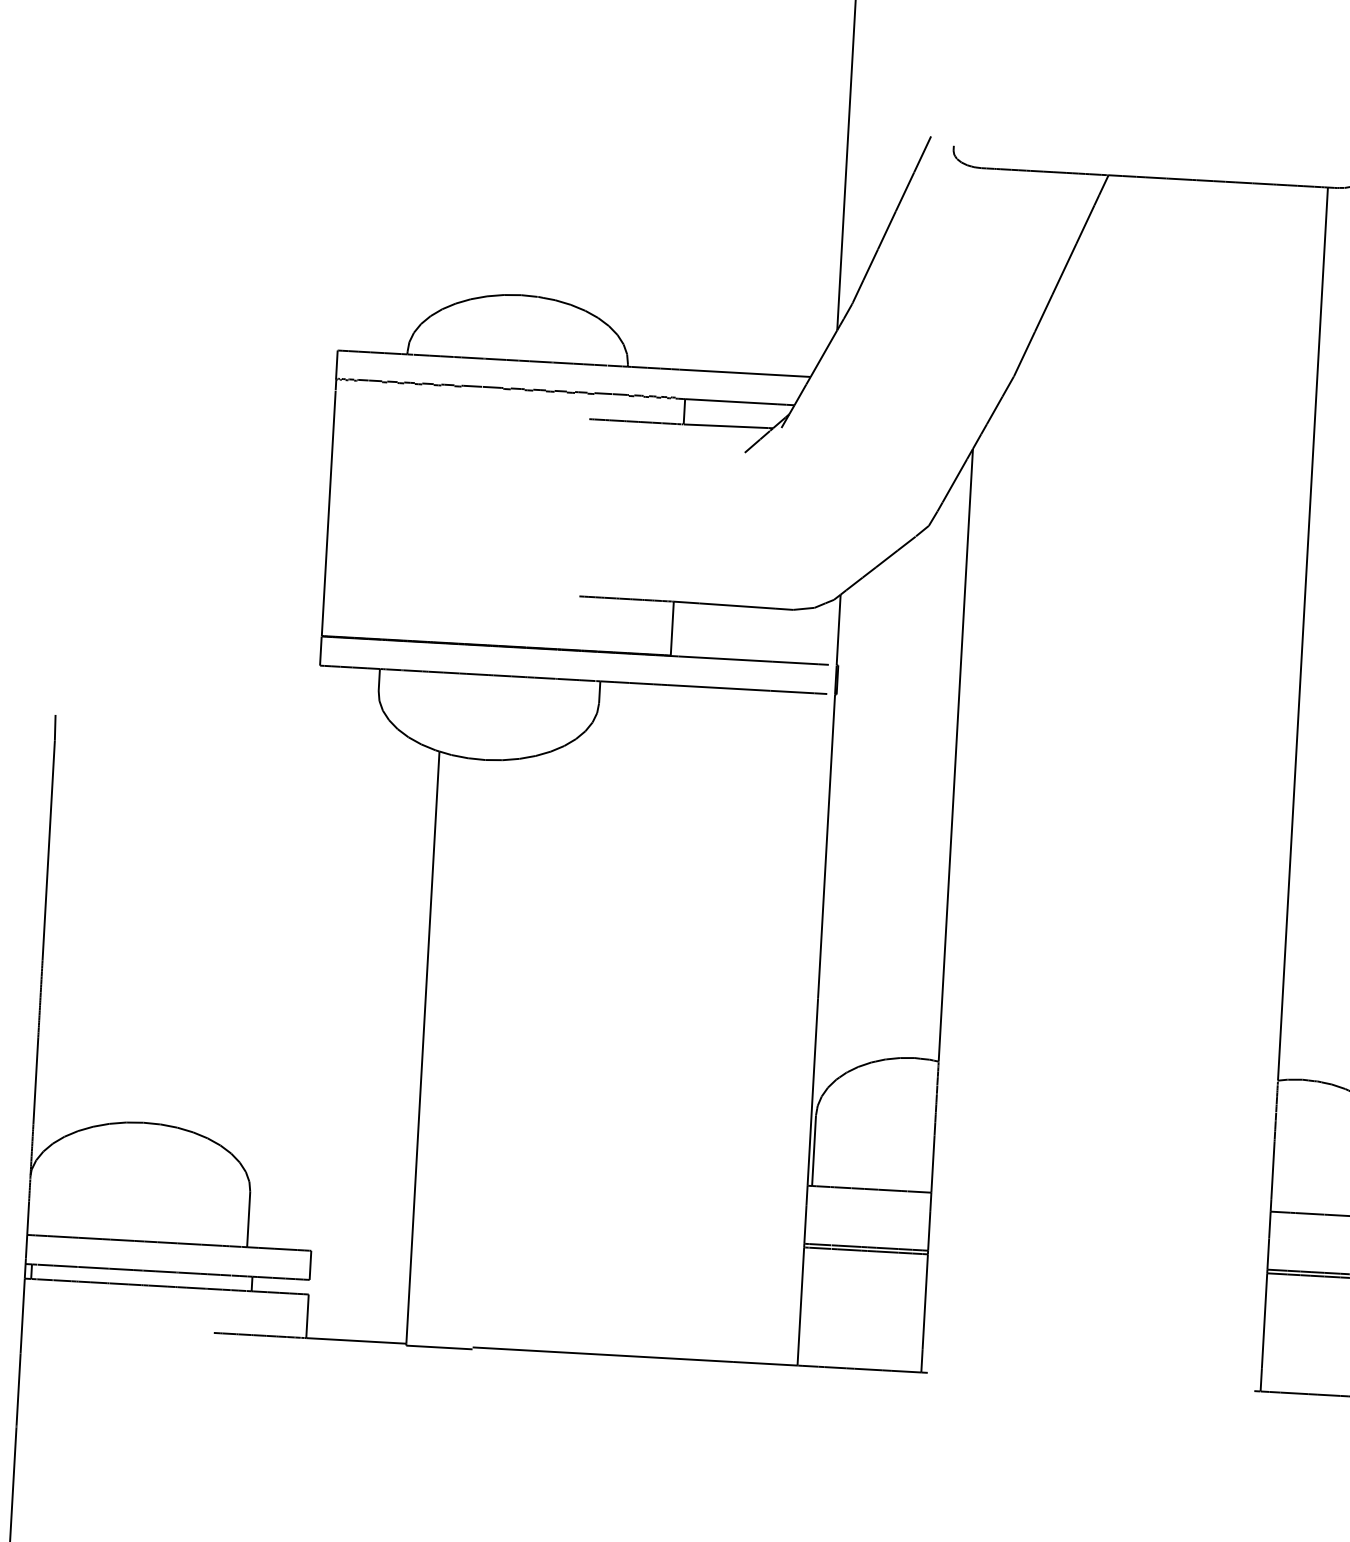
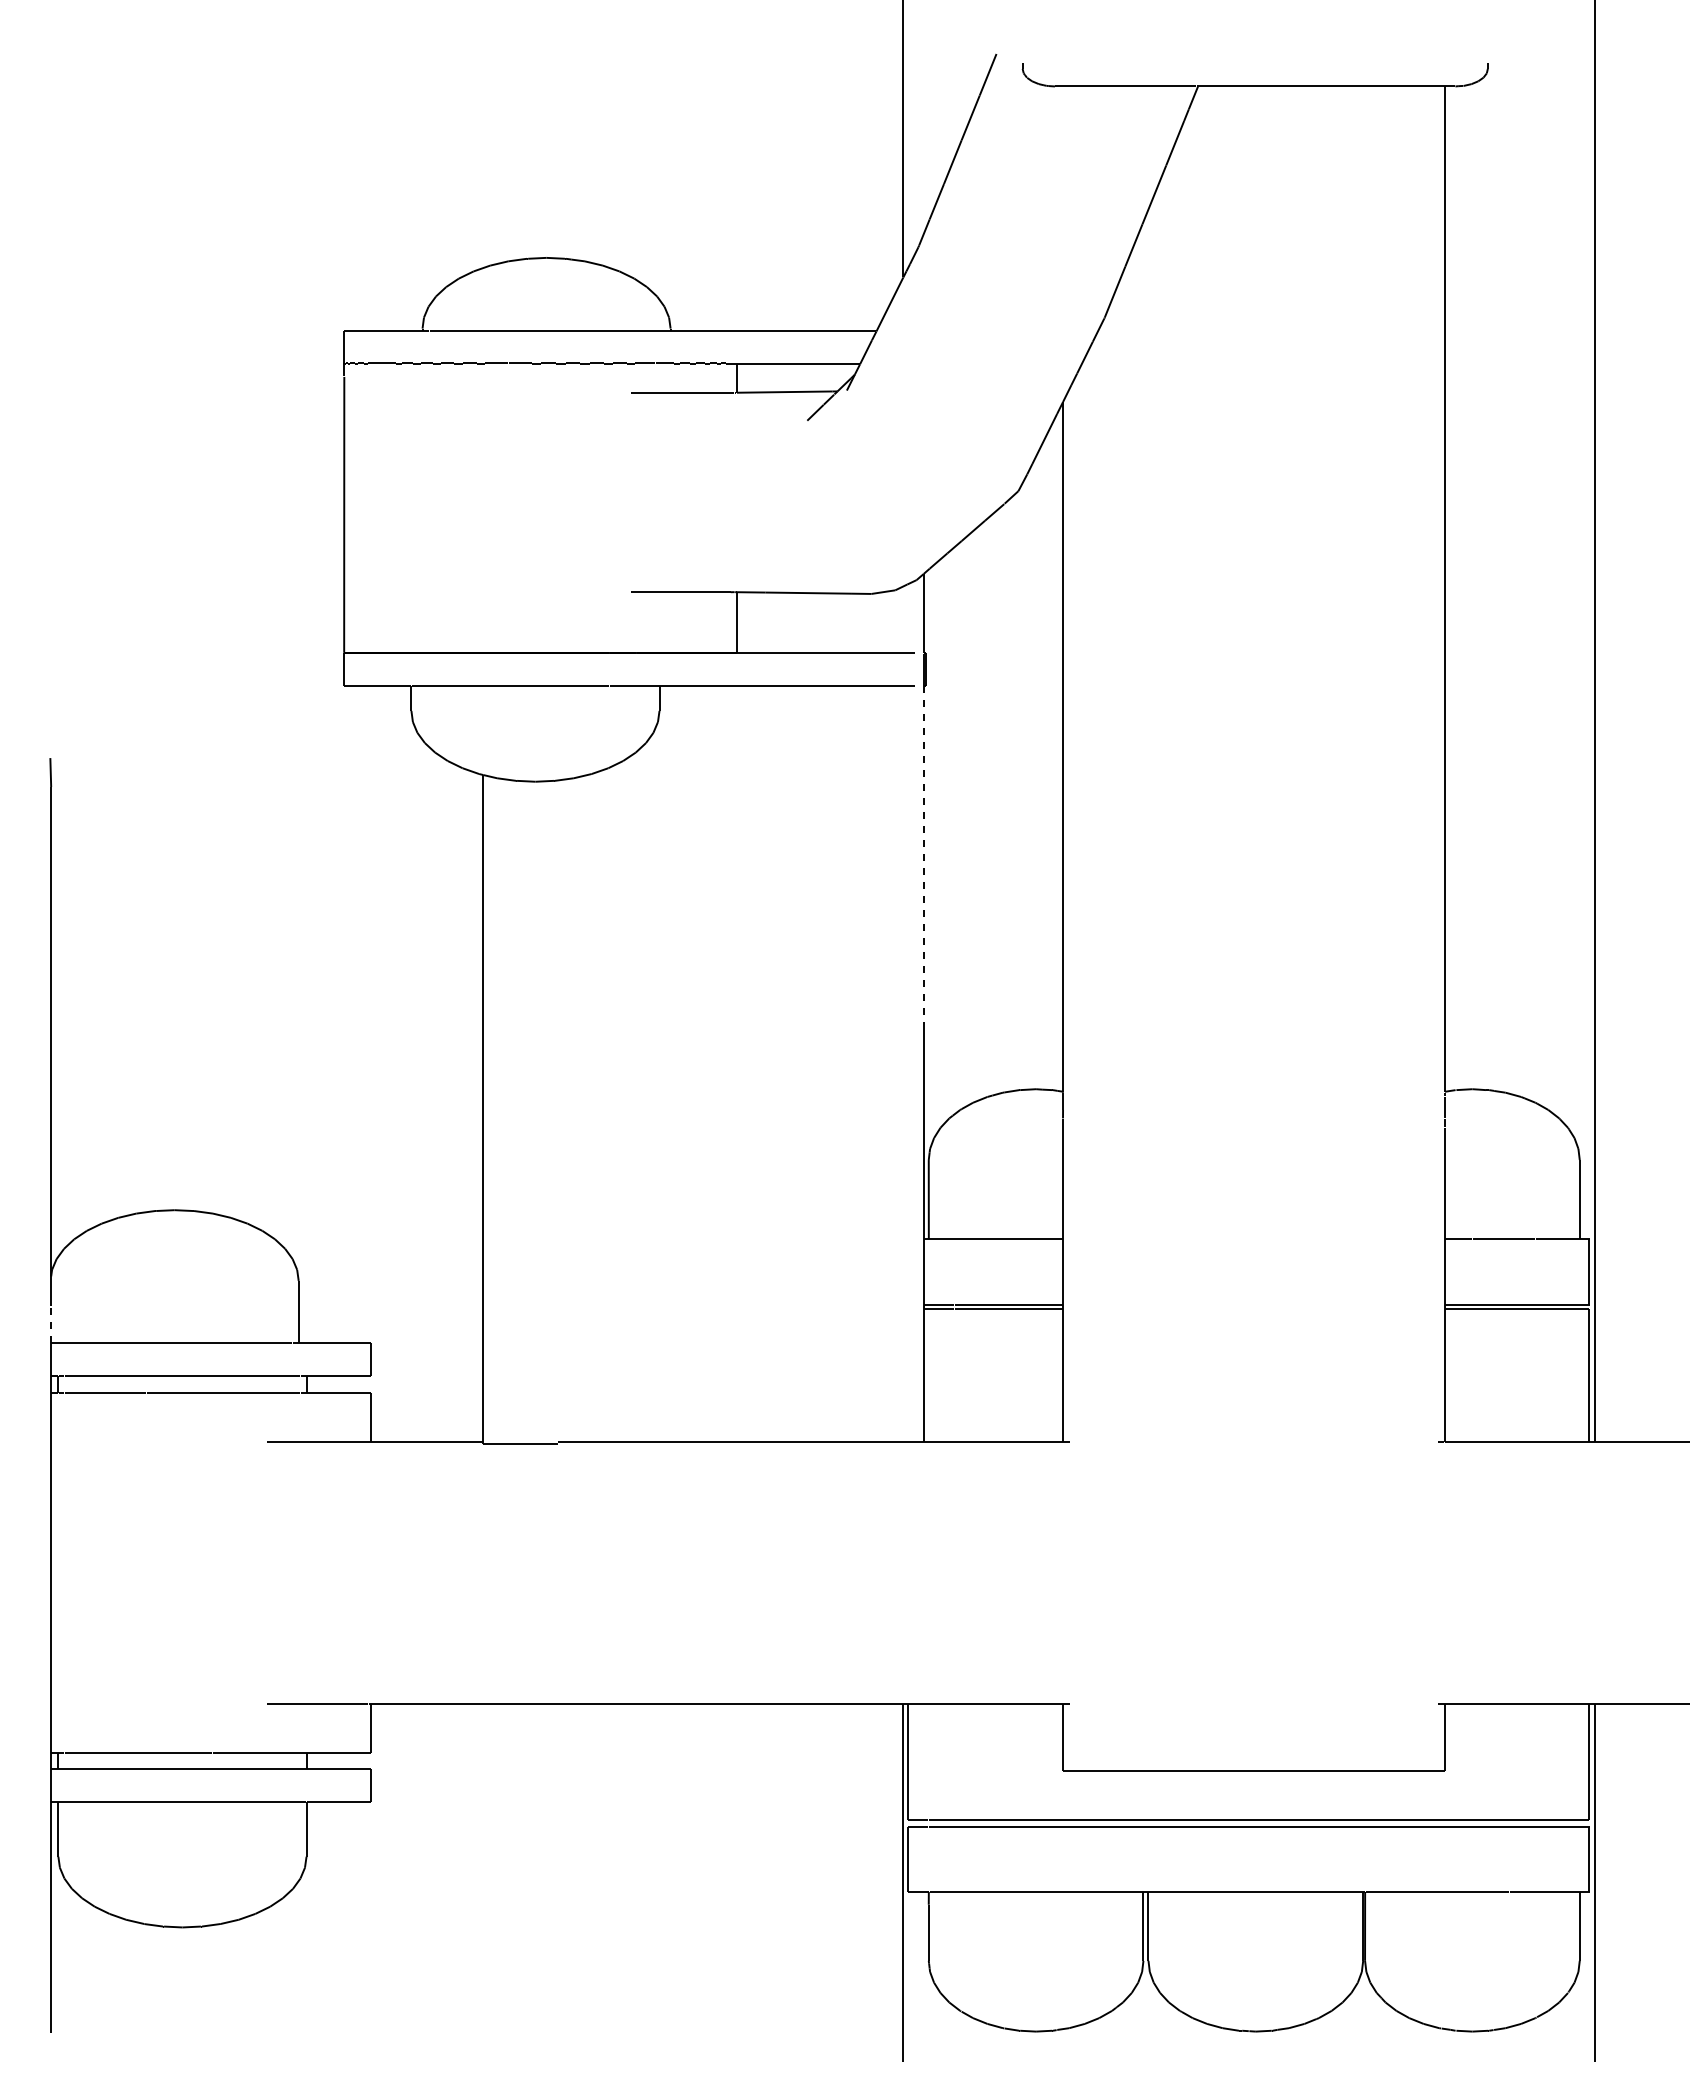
line: (826, 846) -> (923, 857), solid -> dashed
line: (28, 1218) -> (51, 1324), solid -> dashed

